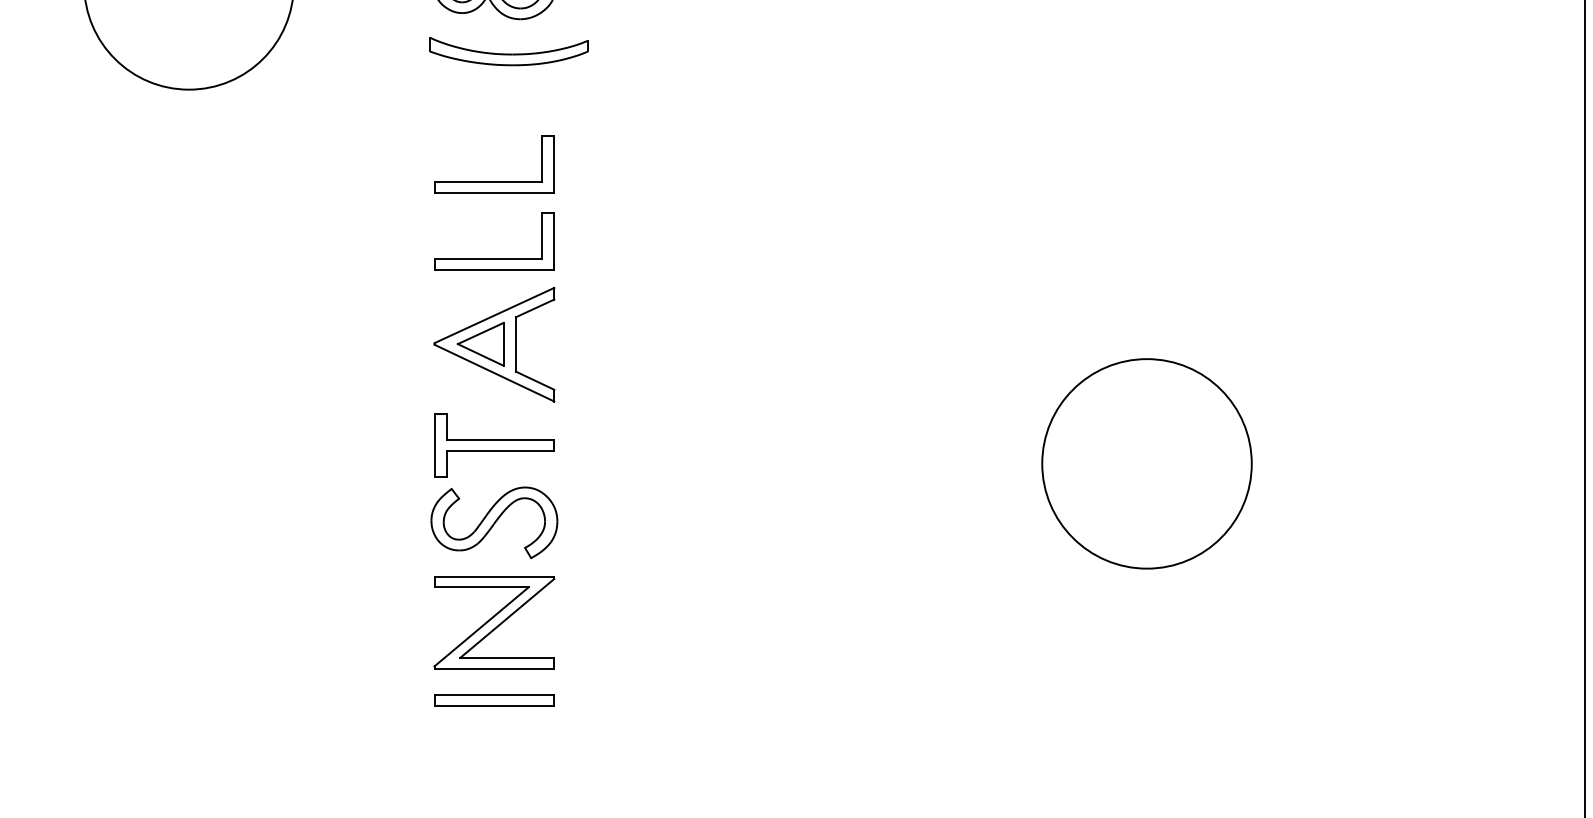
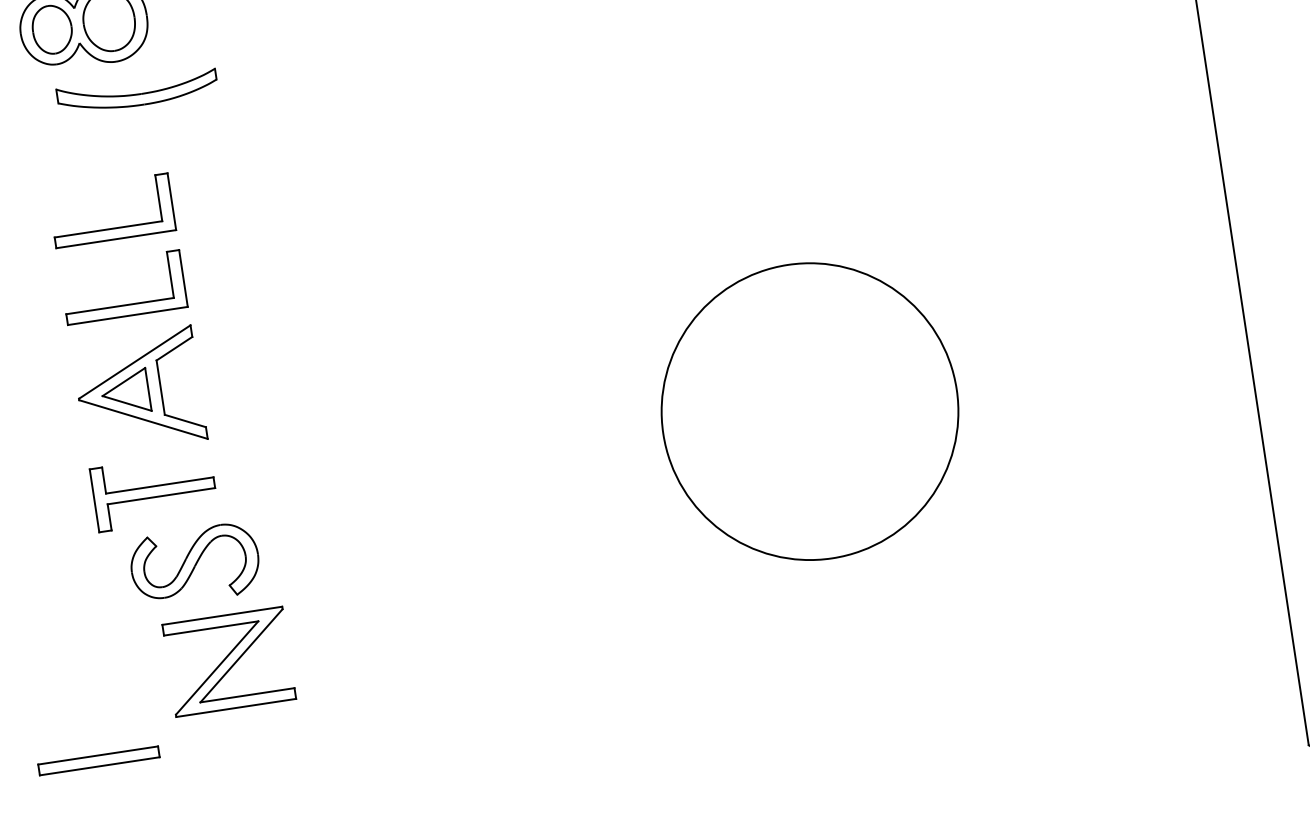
part: (508, 51) -> (136, 91), moved
circle: (1146, 463) -> (809, 411), size x1.4
part: (494, 522) -> (195, 564), moved
part: (494, 622) -> (229, 661), moved
part: (494, 700) -> (99, 761), moved

